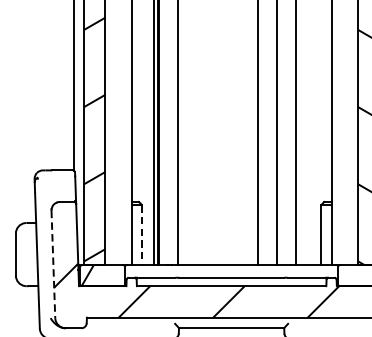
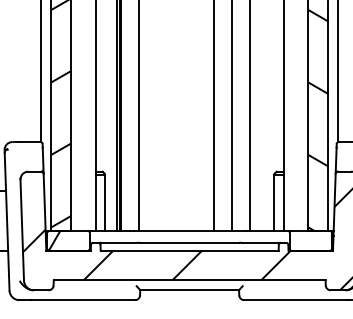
line: (142, 235) -> (105, 203), dashed -> solid
line: (53, 264) -> (22, 230), dashed -> solid

